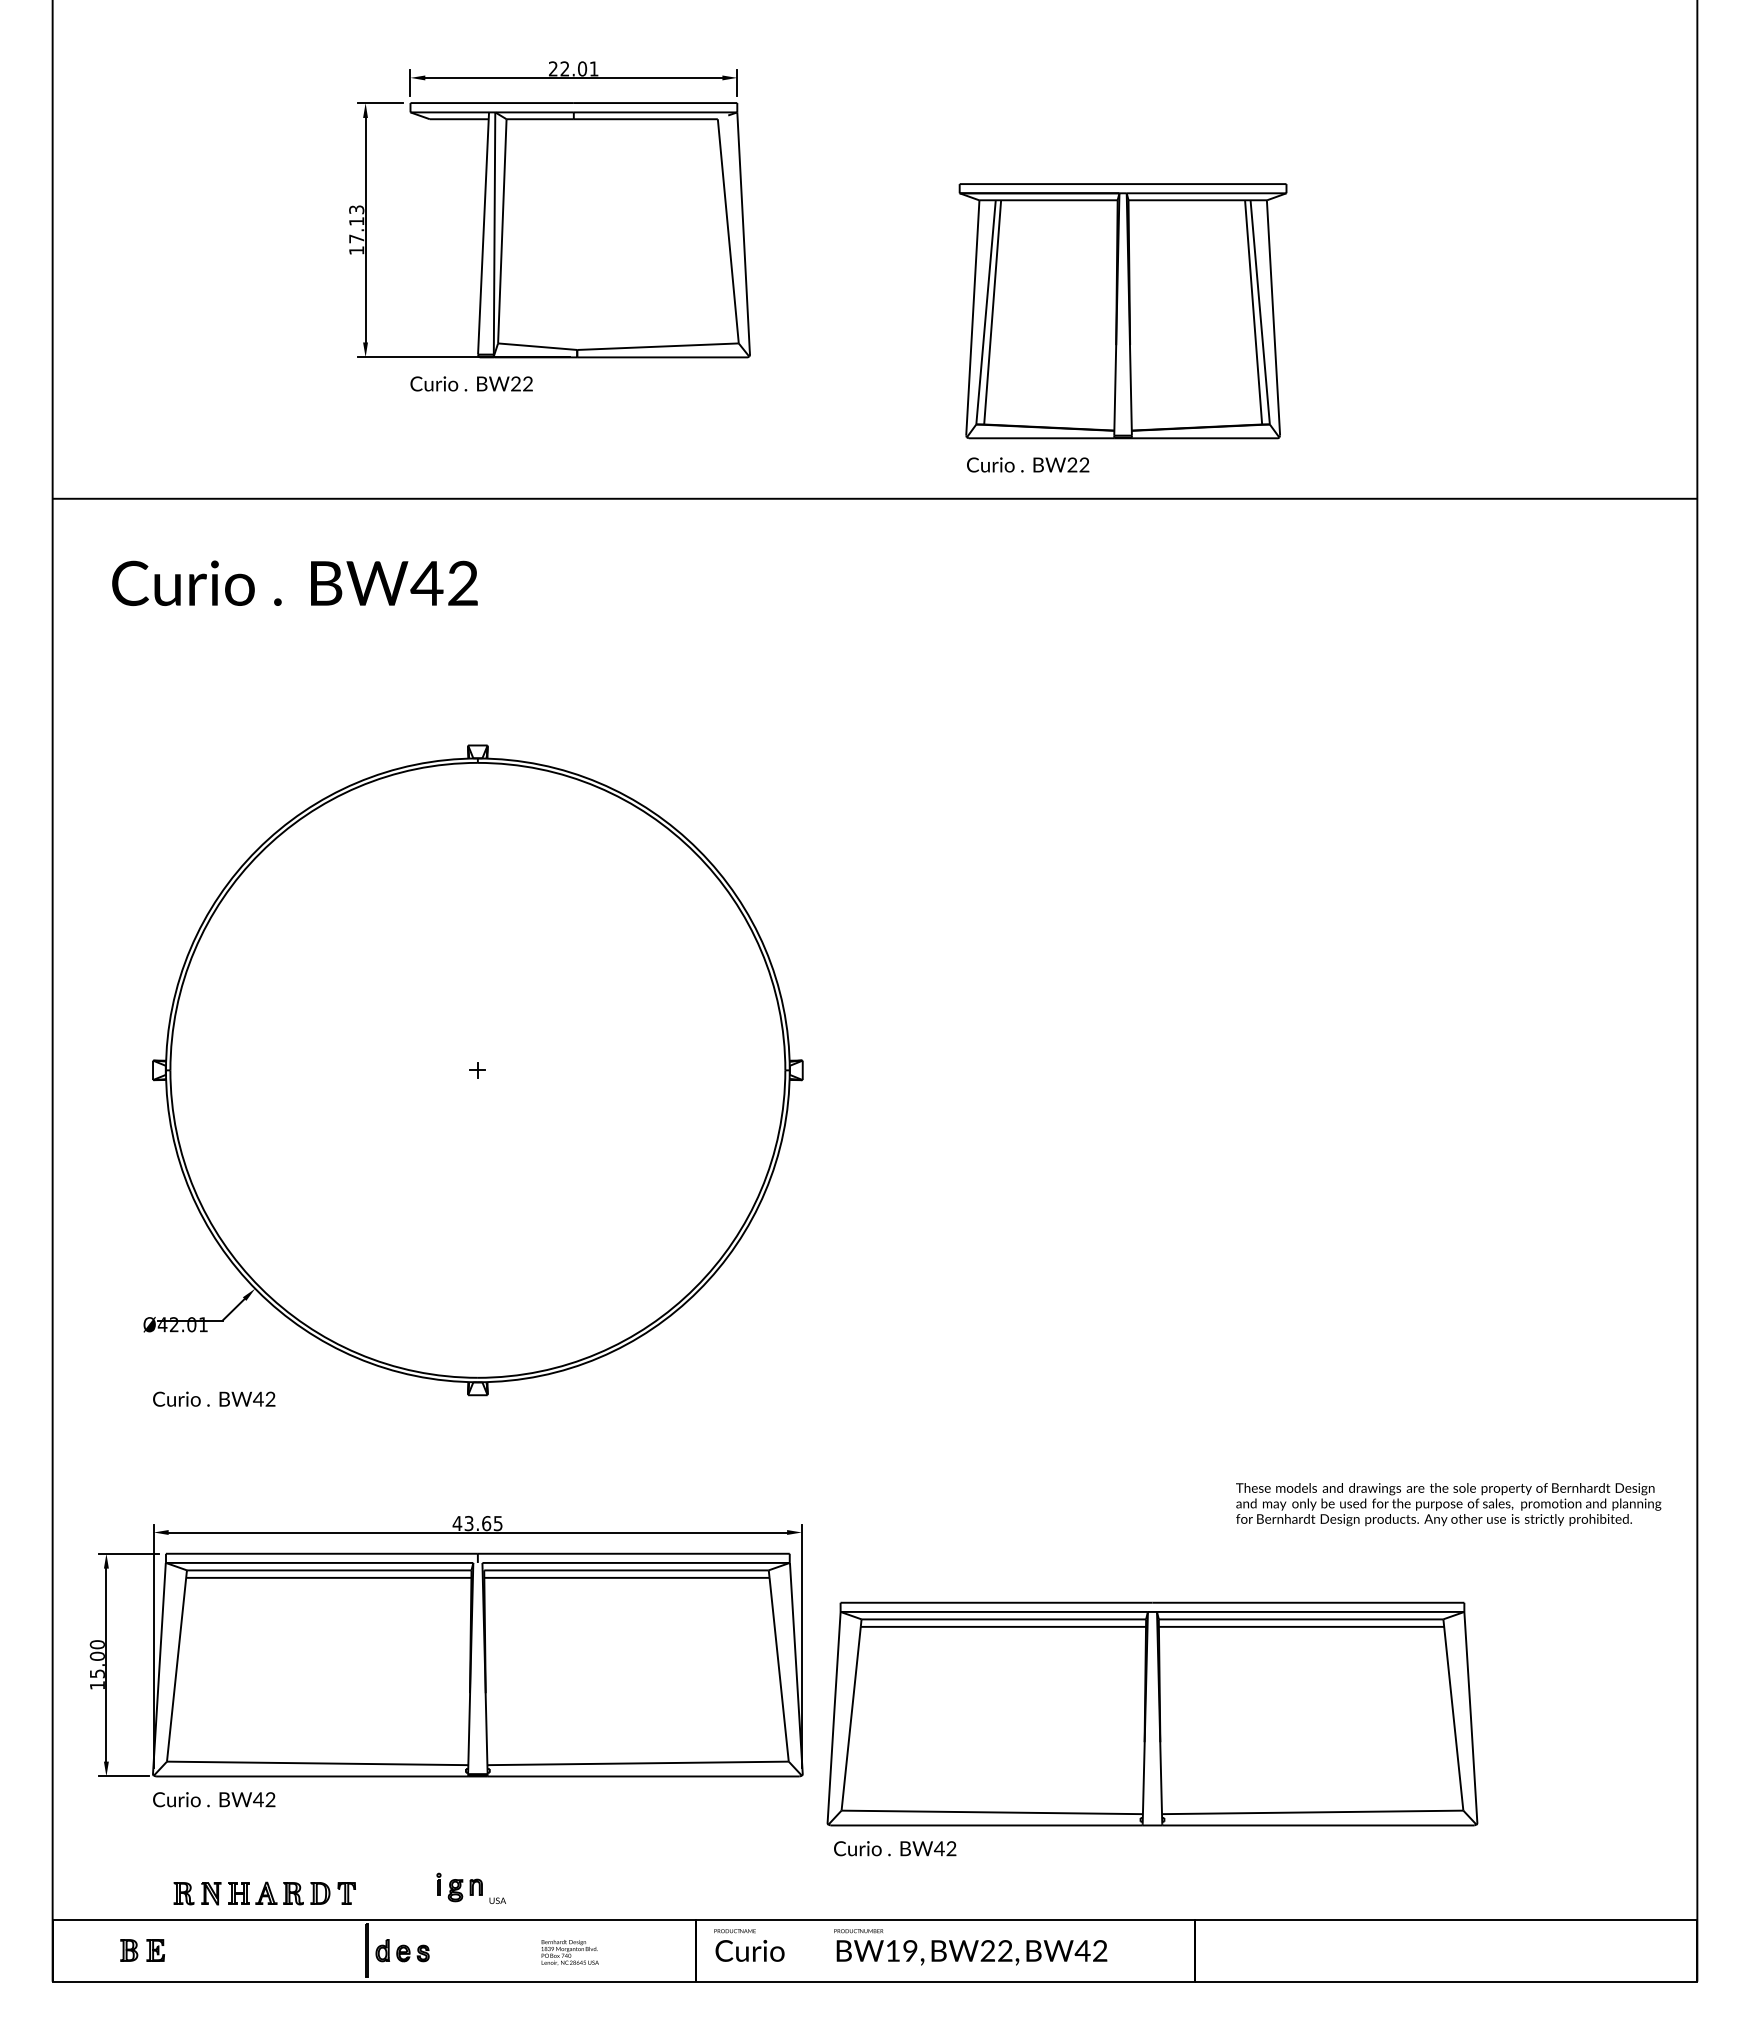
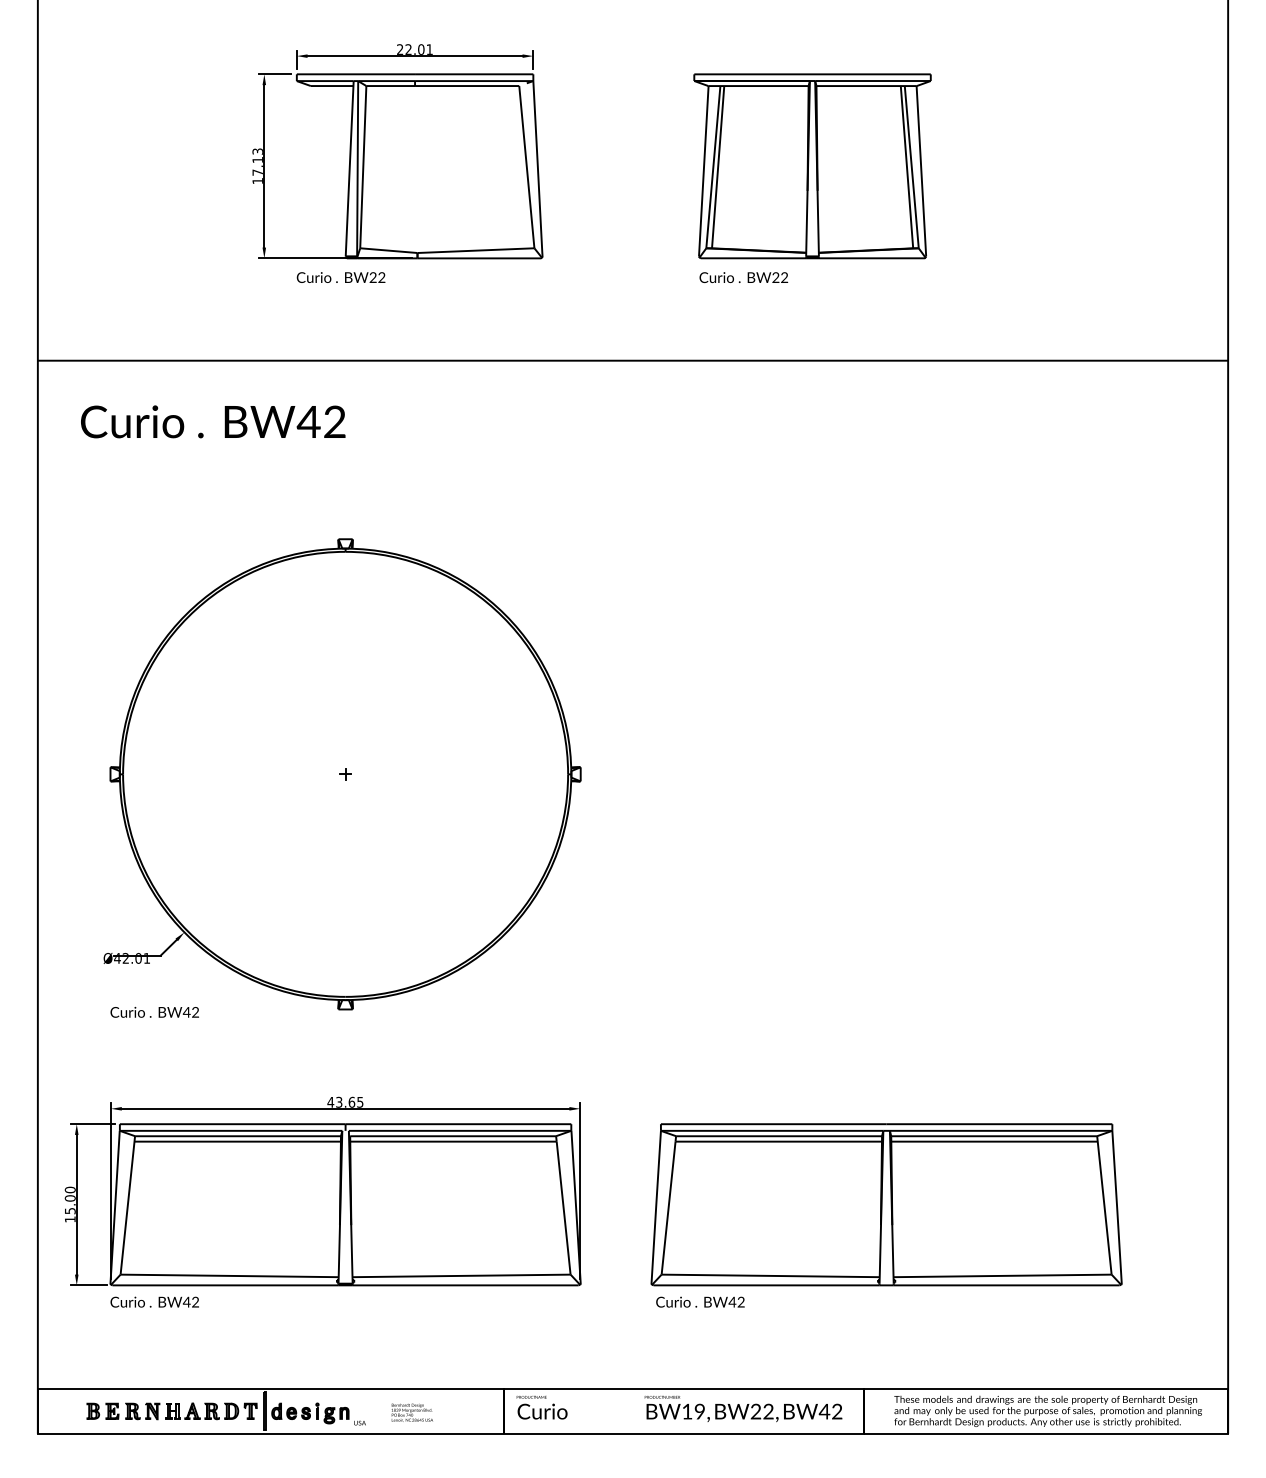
part: (1122, 327) -> (812, 178), moved
text: (1448, 1504) -> (1048, 1411), moved
part: (1152, 1728) -> (886, 1215), moved
part: (470, 1887) -> (340, 1413), moved
part: (264, 1893) -> (191, 1411), moved
text: (970, 1947) -> (743, 1409), moved

